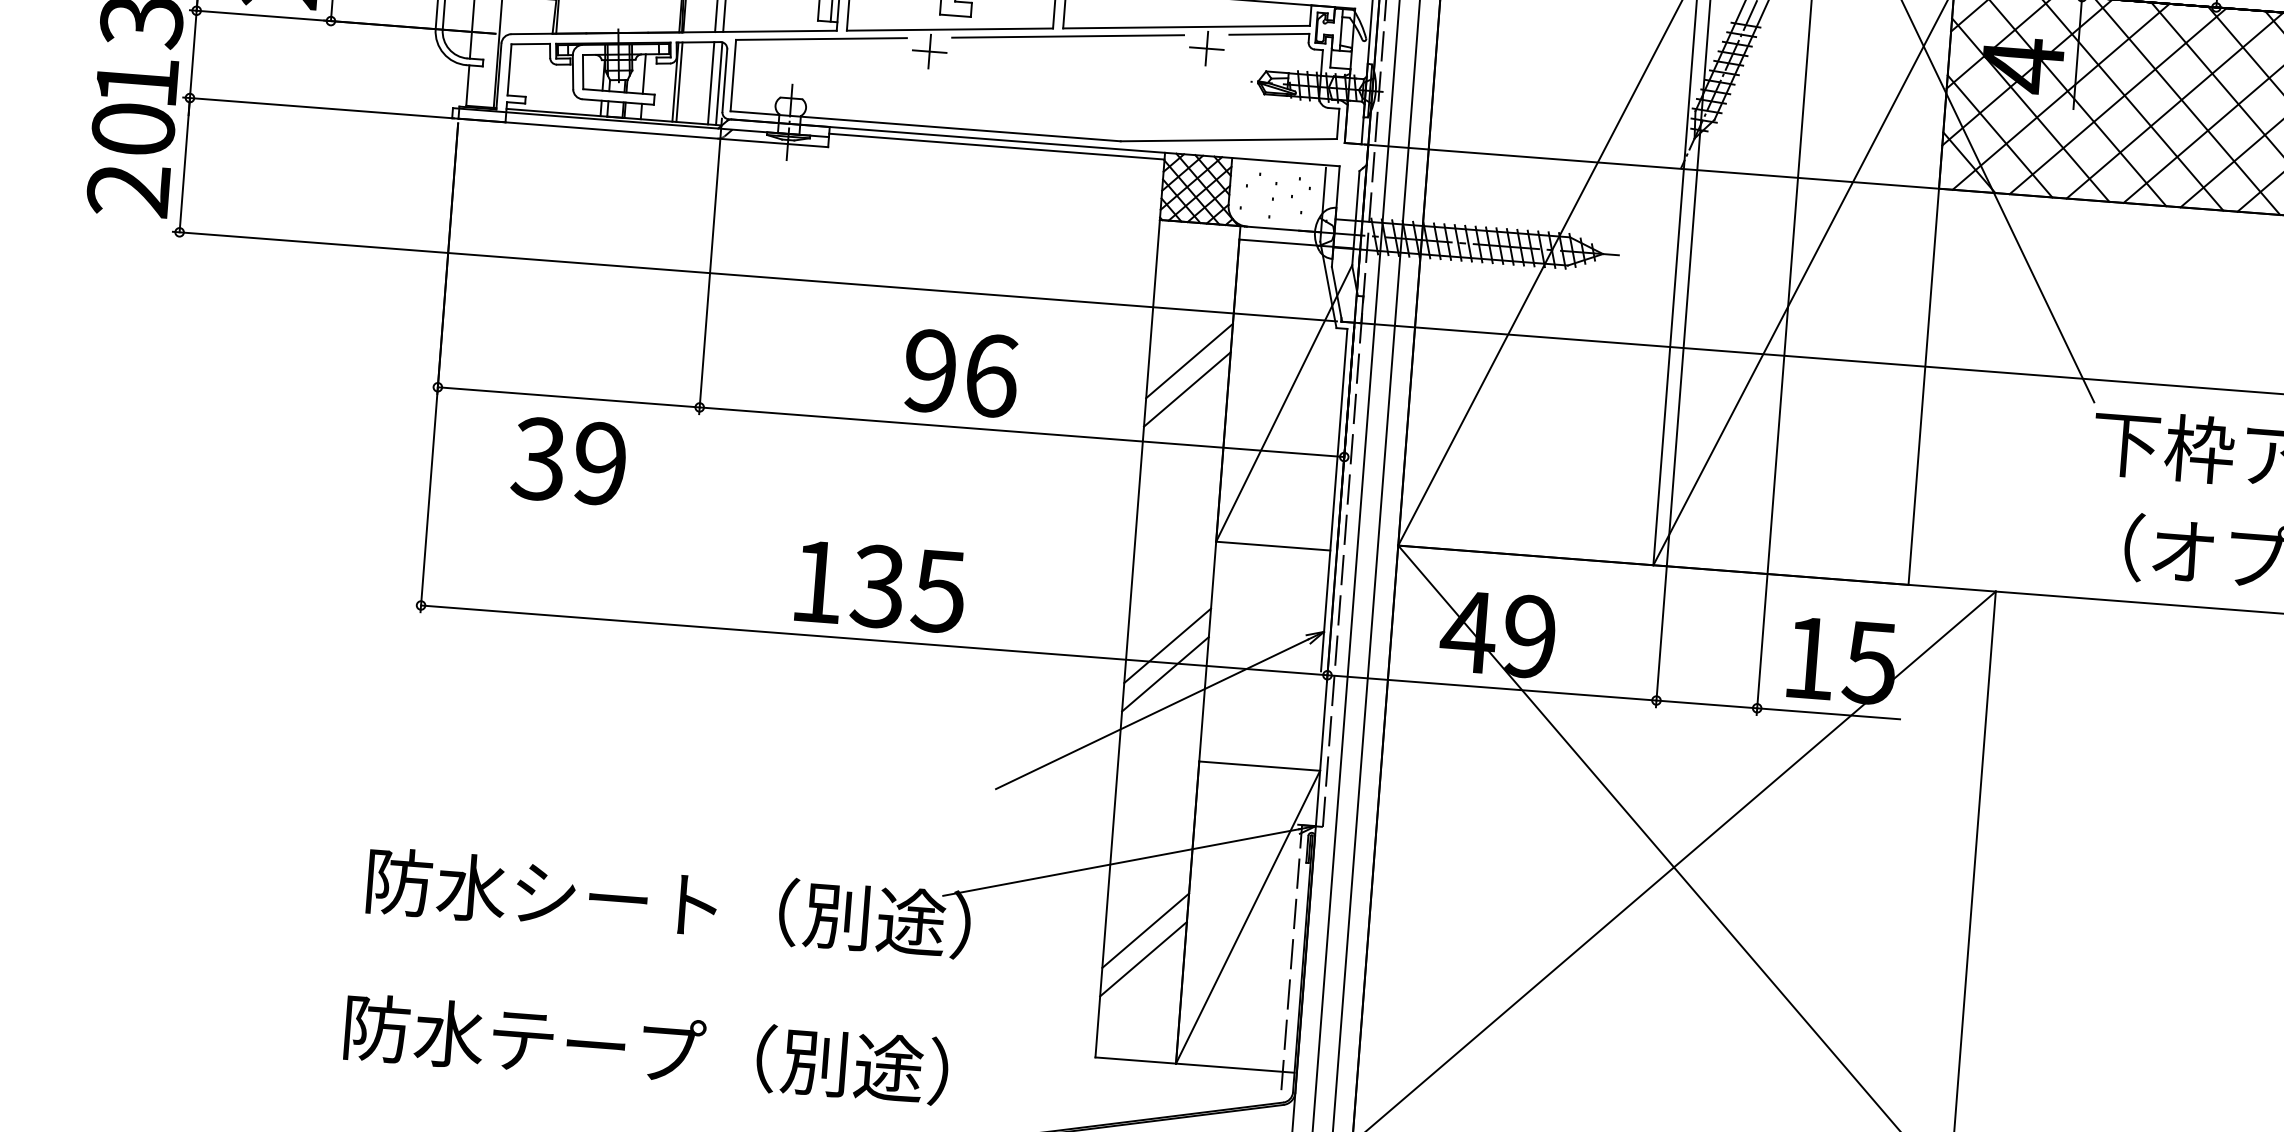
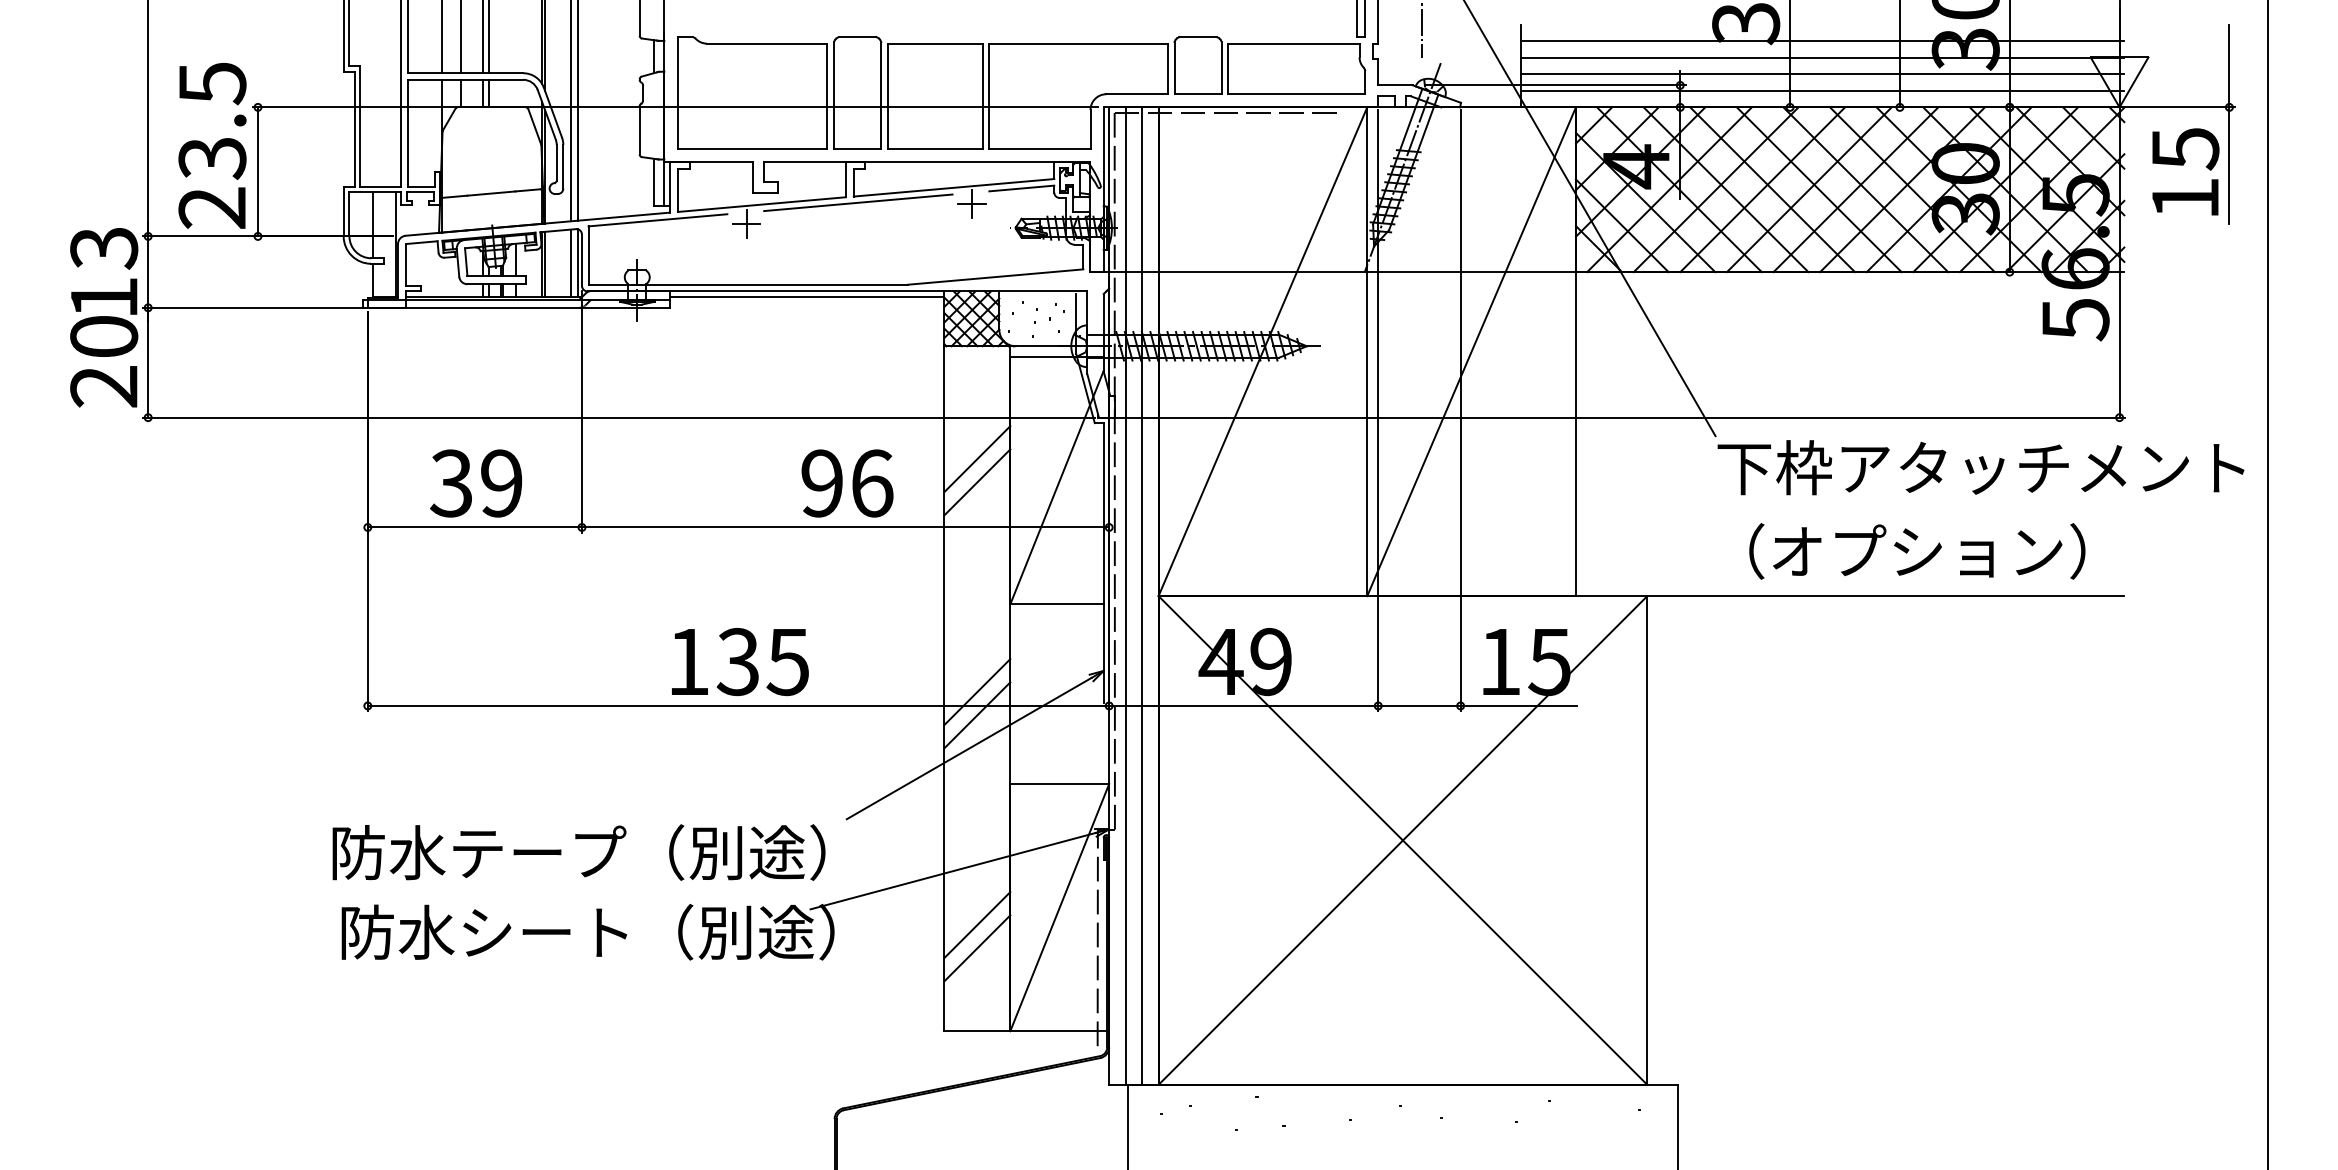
text: (961, 373) -> (847, 483), moved
text: (569, 461) -> (476, 483), moved
text: (646, 1049) -> (578, 852), moved

